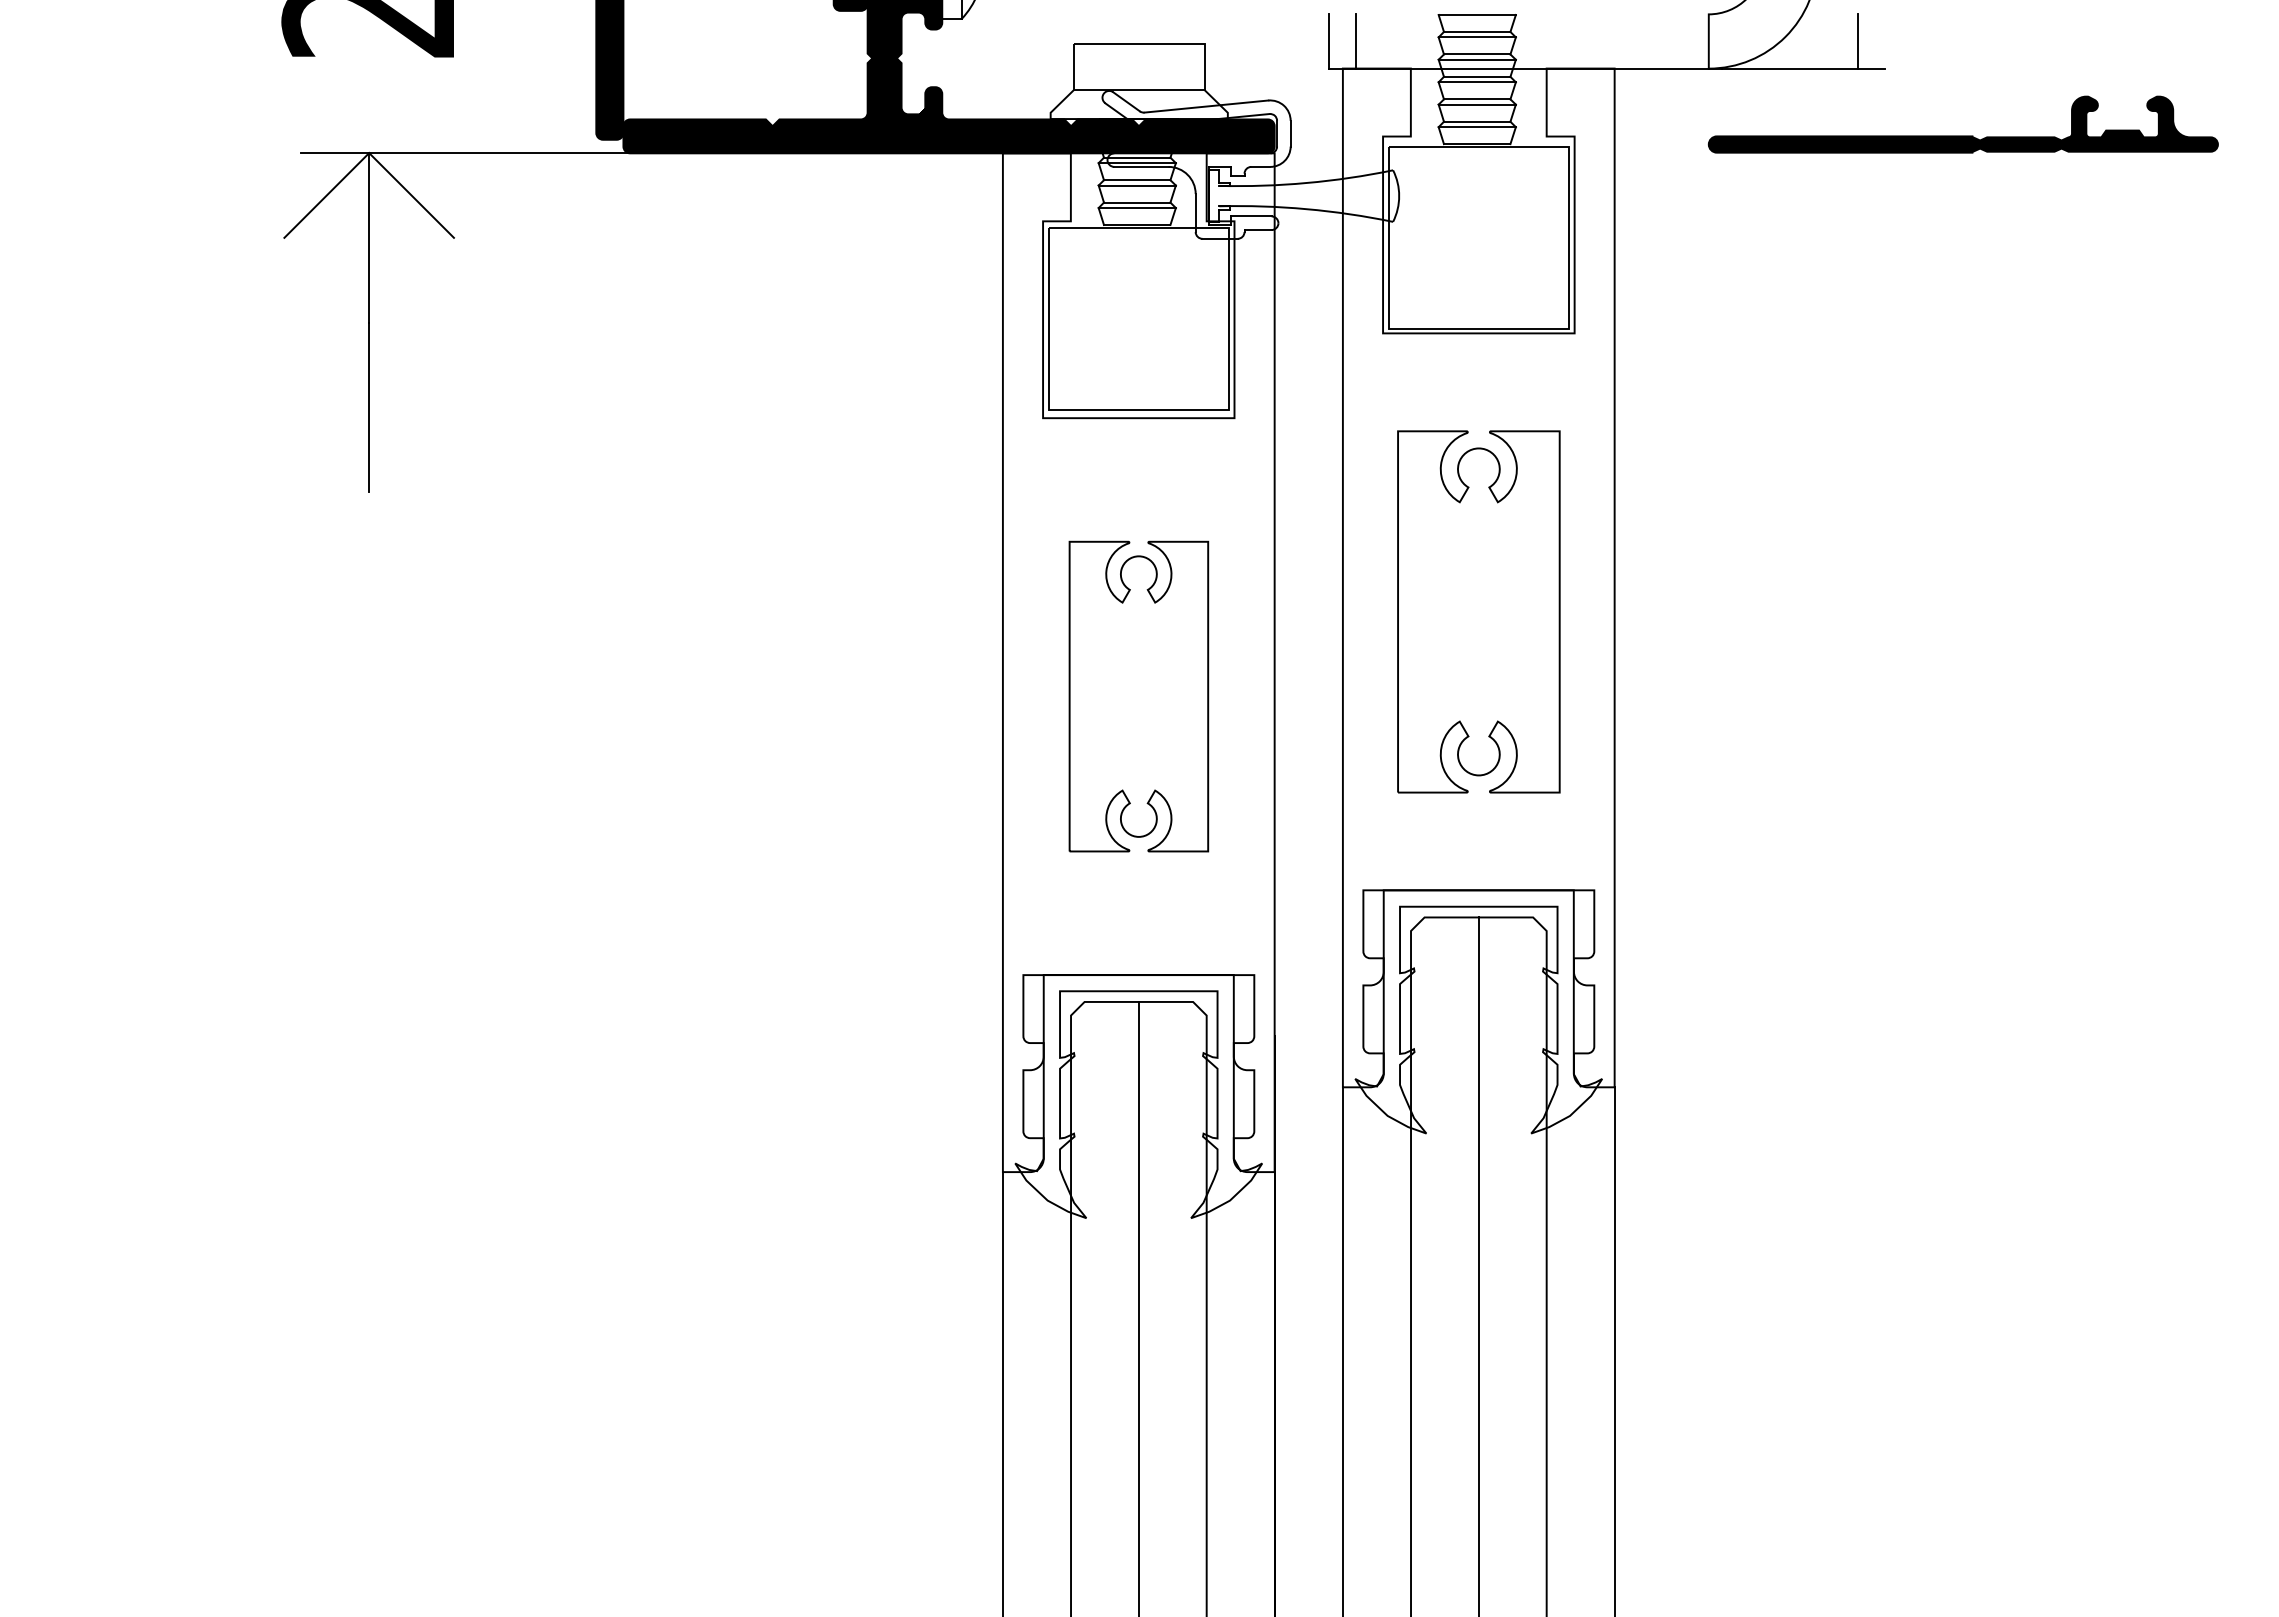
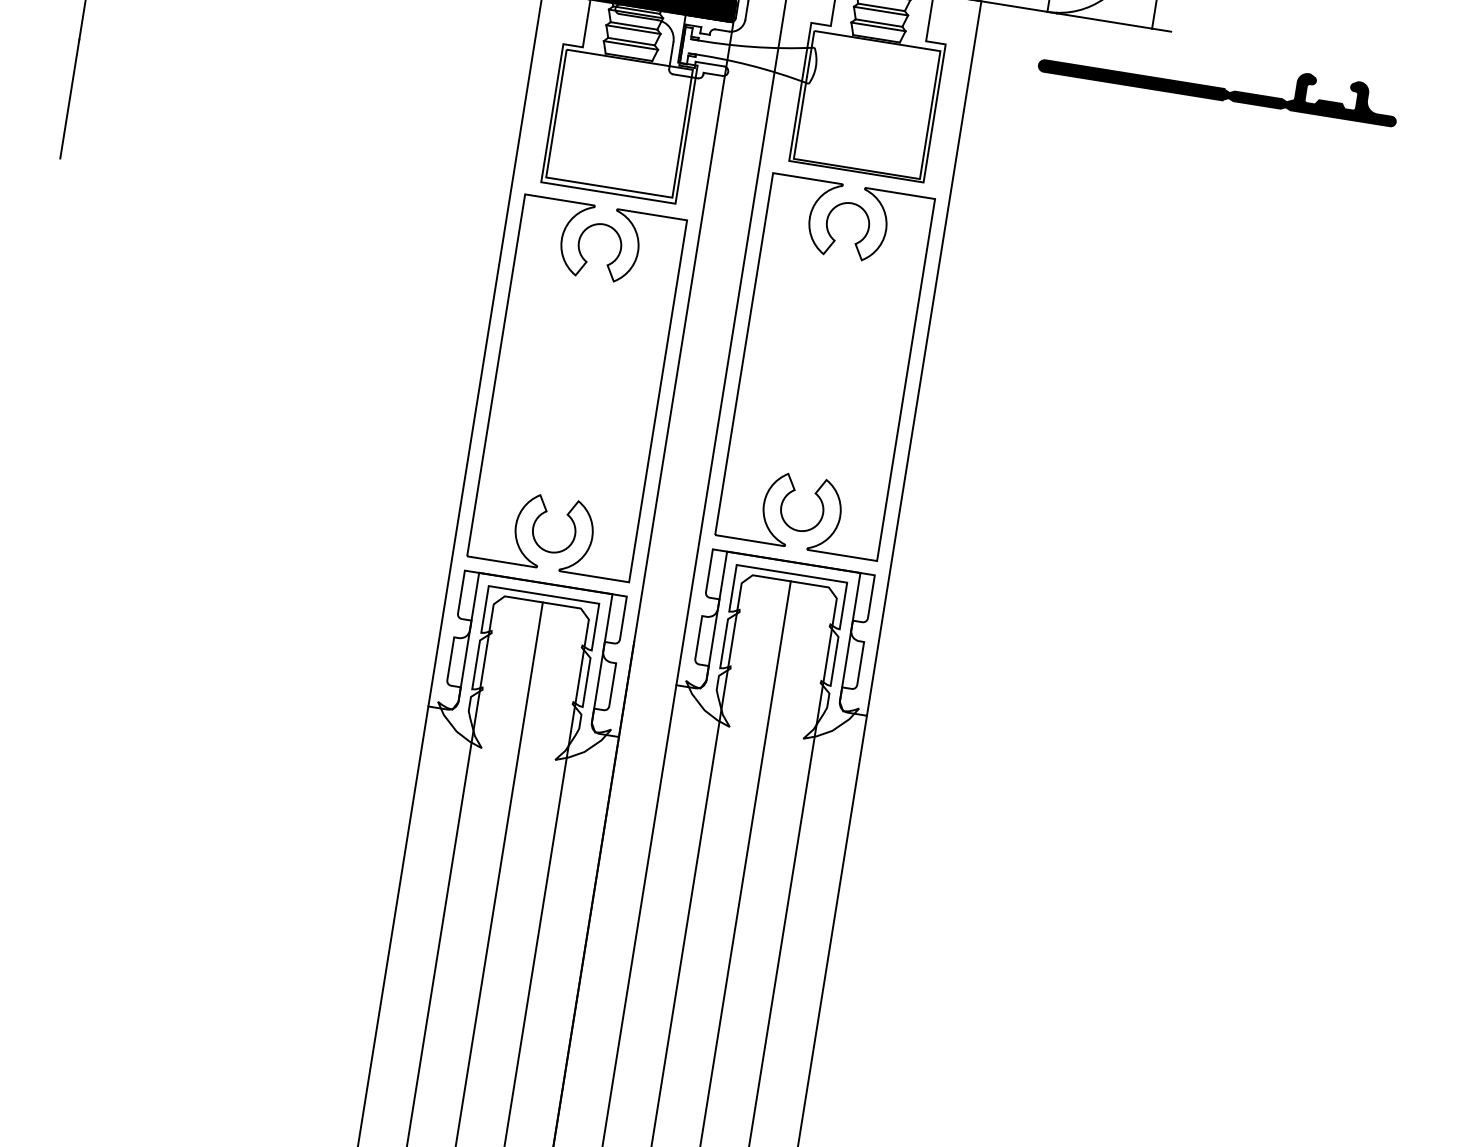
part: (1478, 611) -> (824, 366), size x1.43
part: (1138, 696) -> (576, 388), size x1.67

